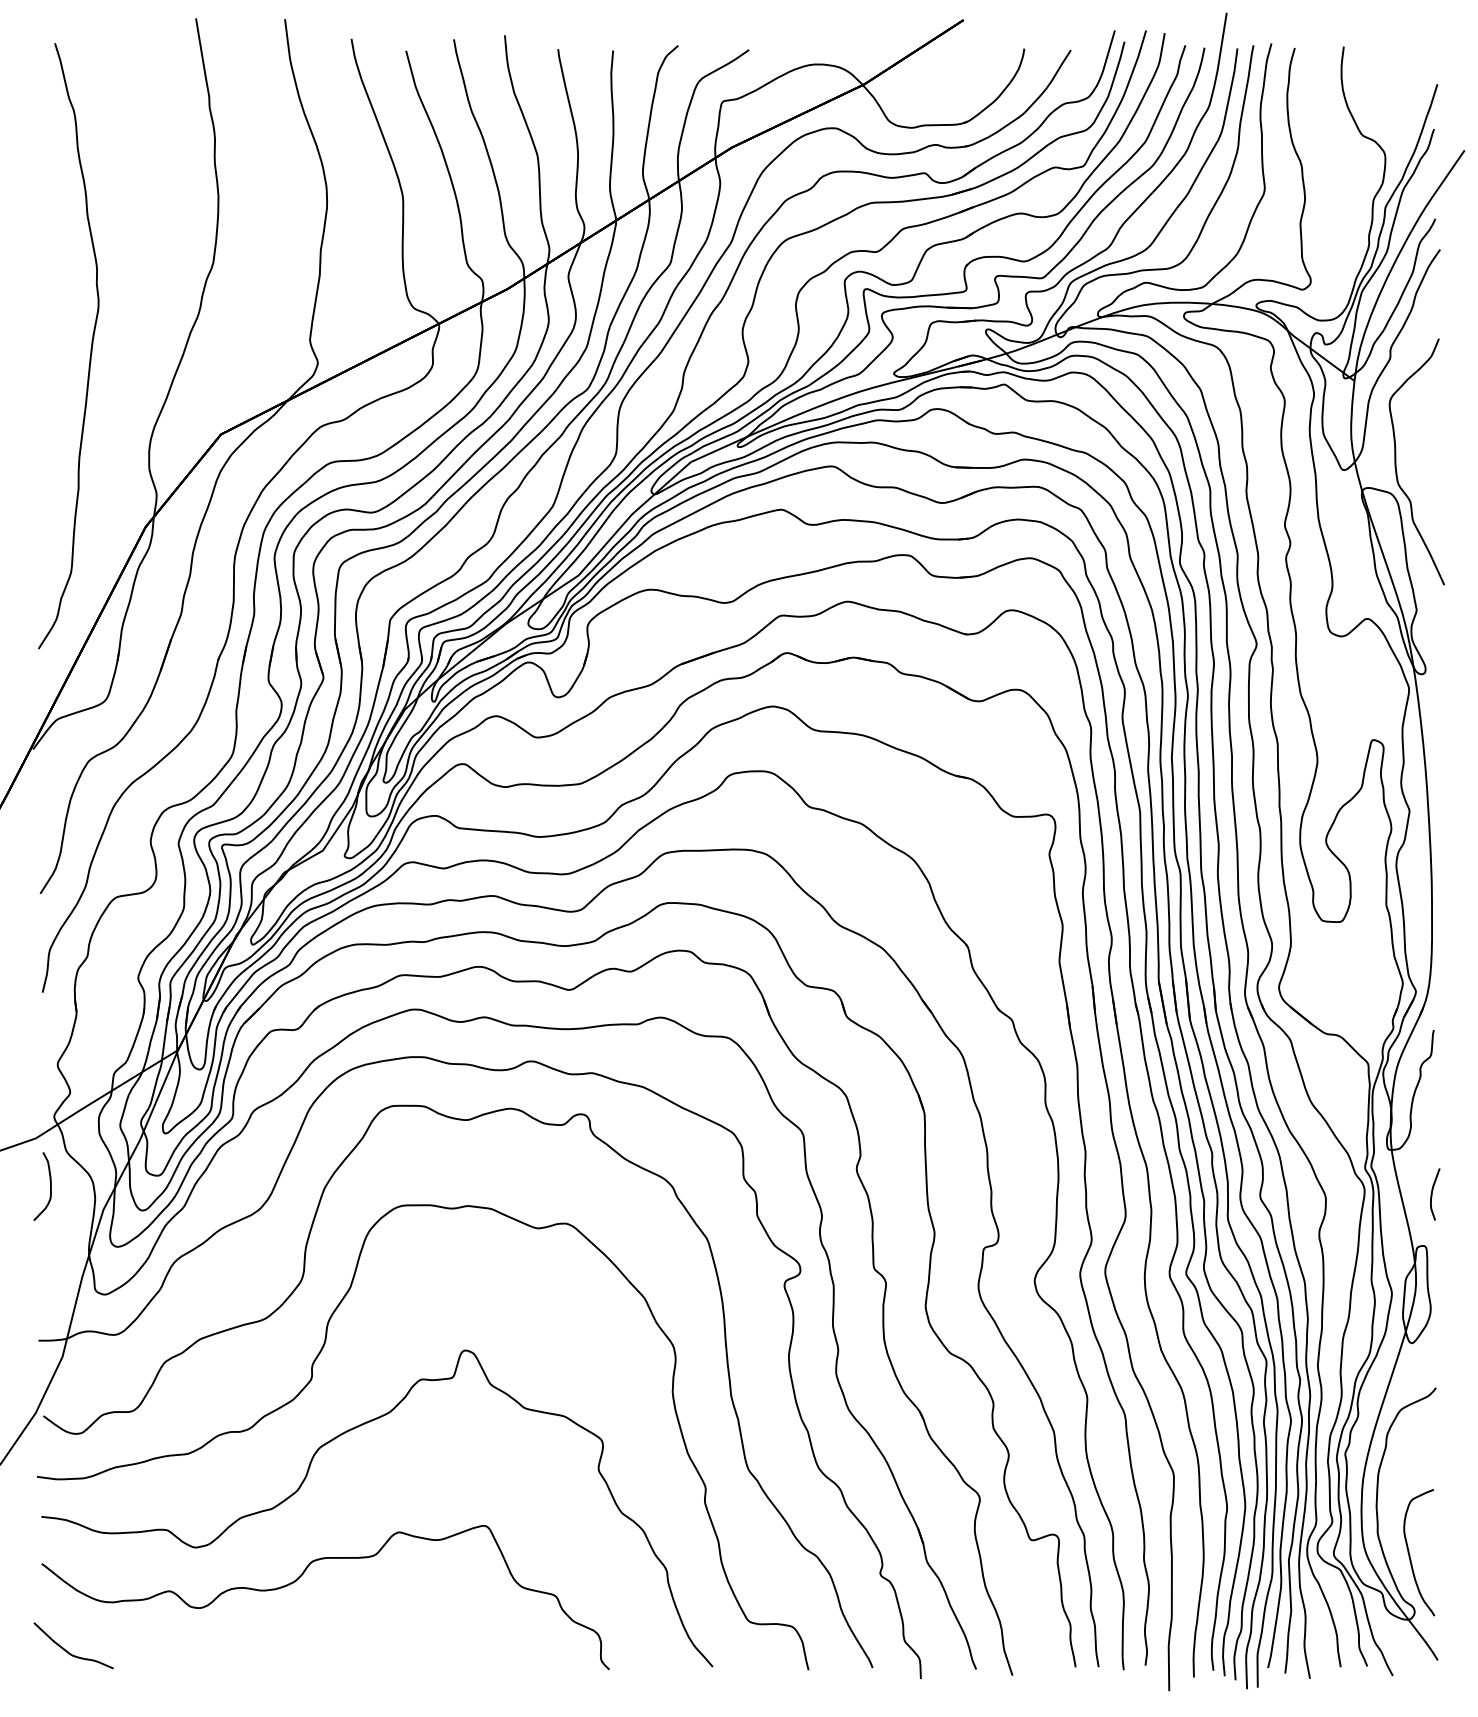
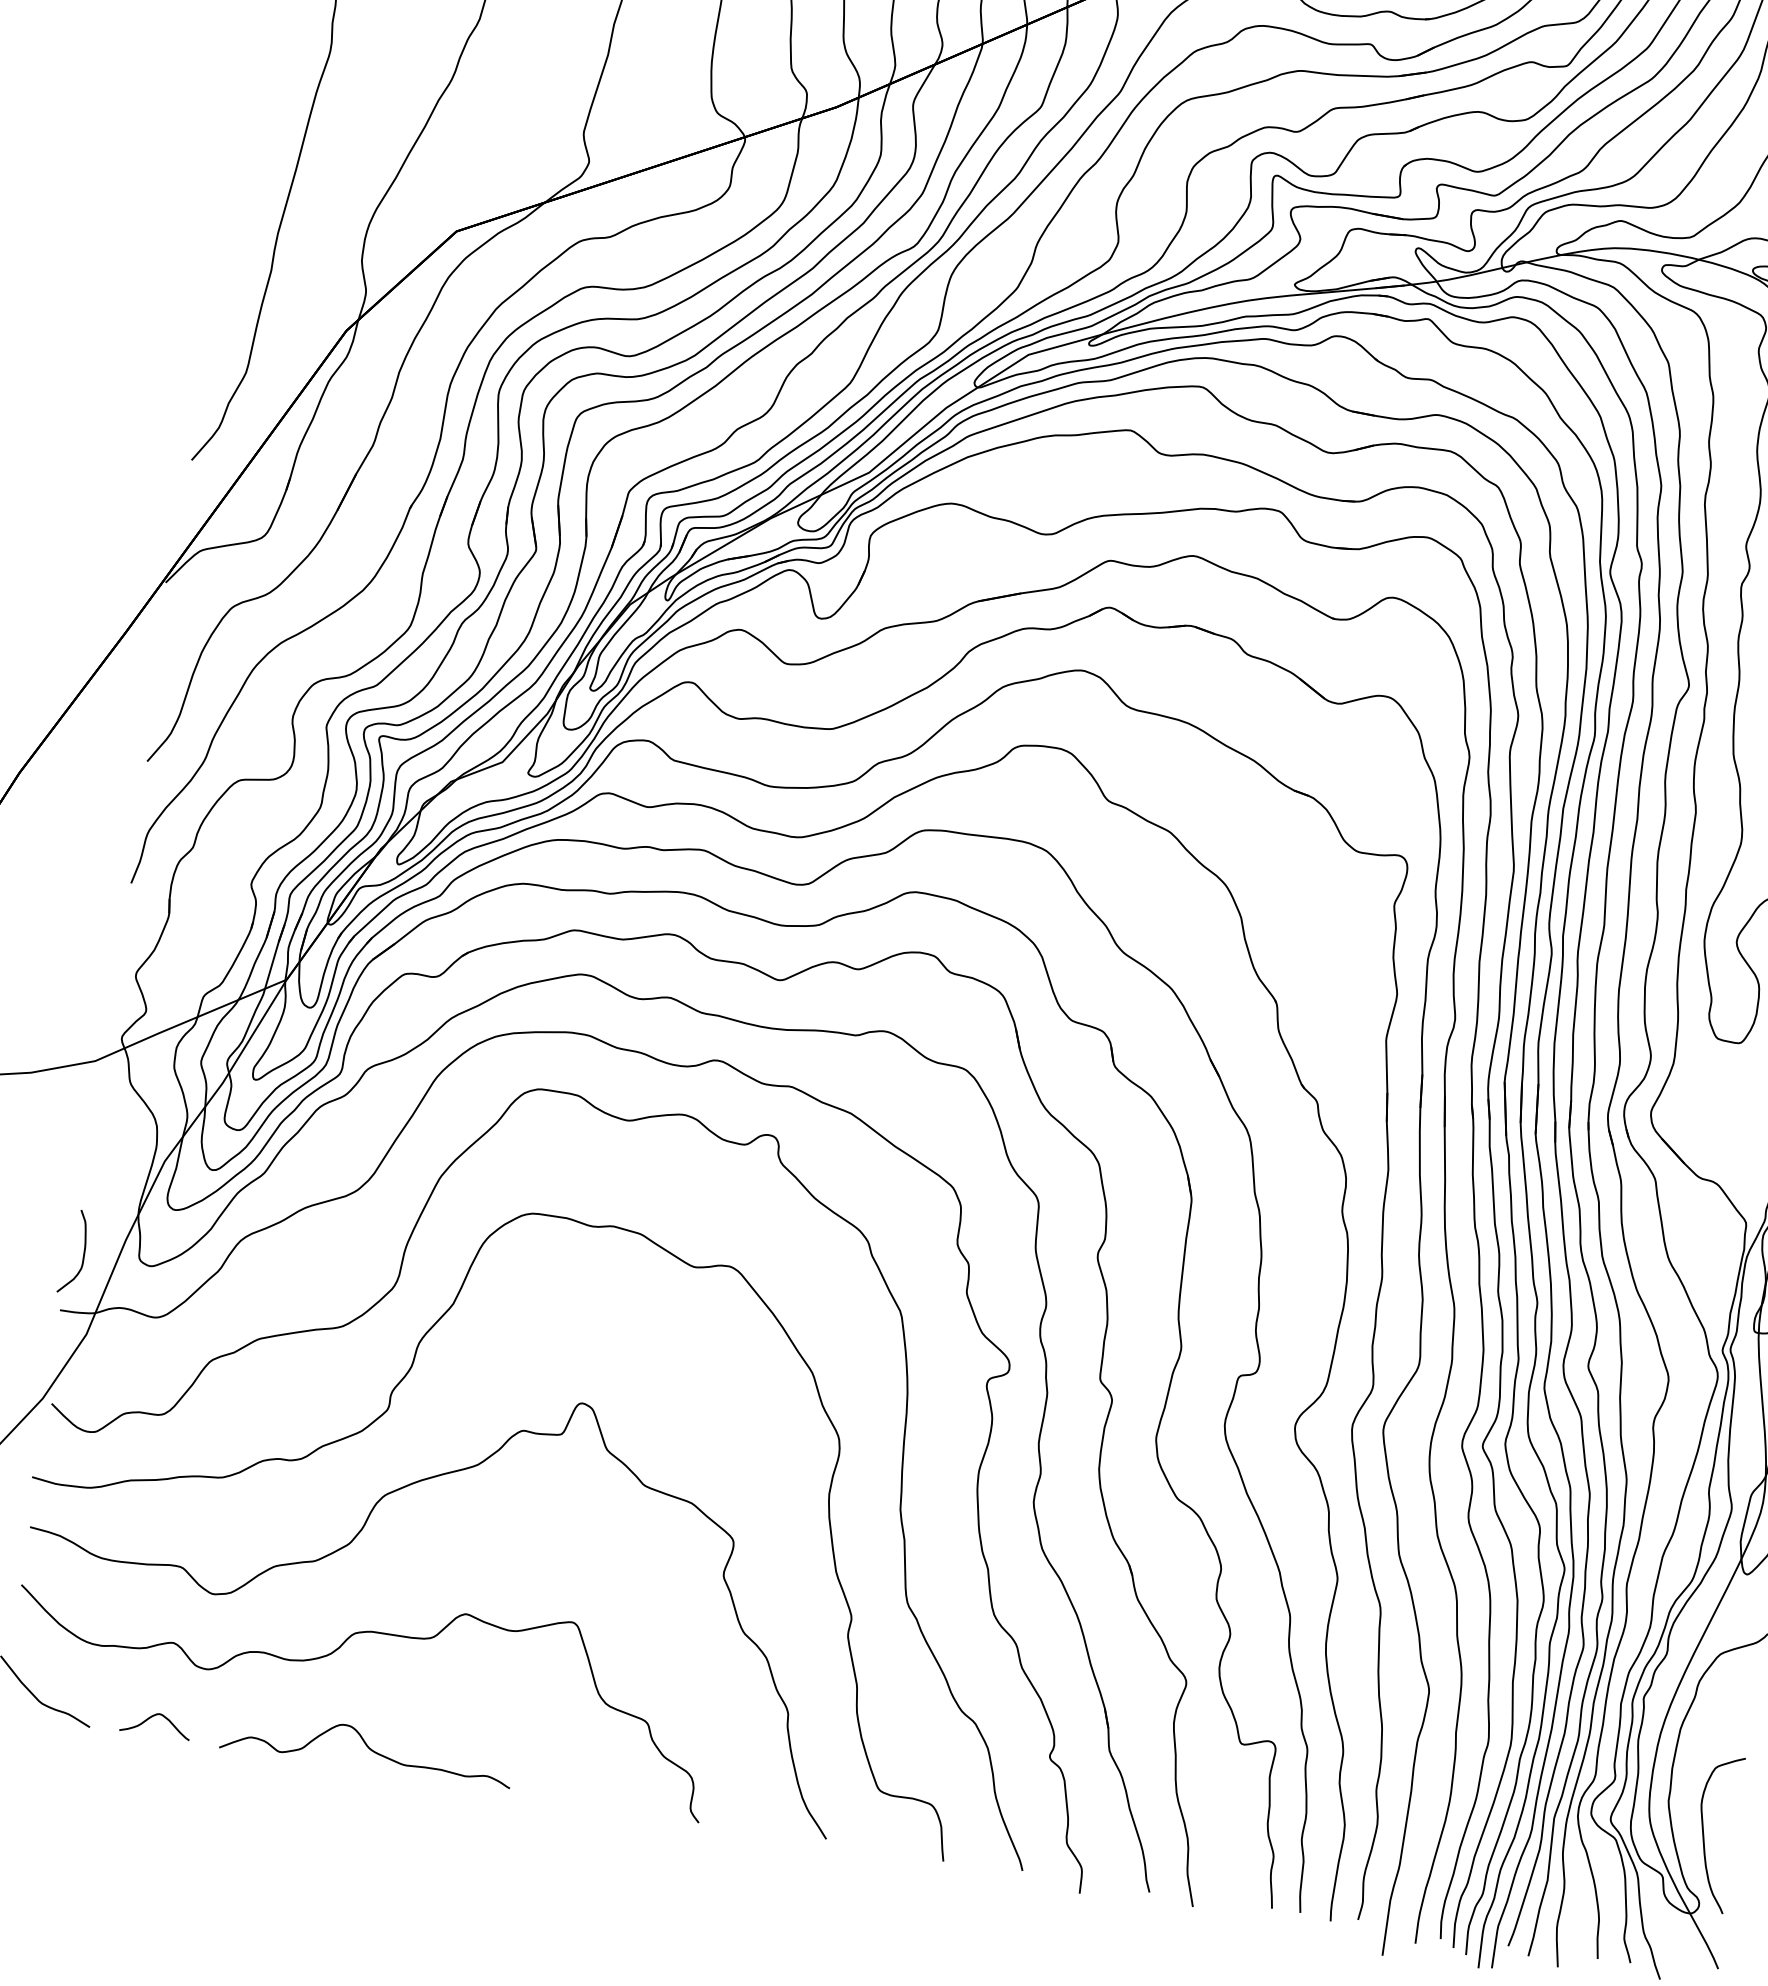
curve: (50, 1186) -> (83, 1253), moved
curve: (336, 1650) -> (367, 1747), added
curve: (163, 1652) -> (154, 1716), added

